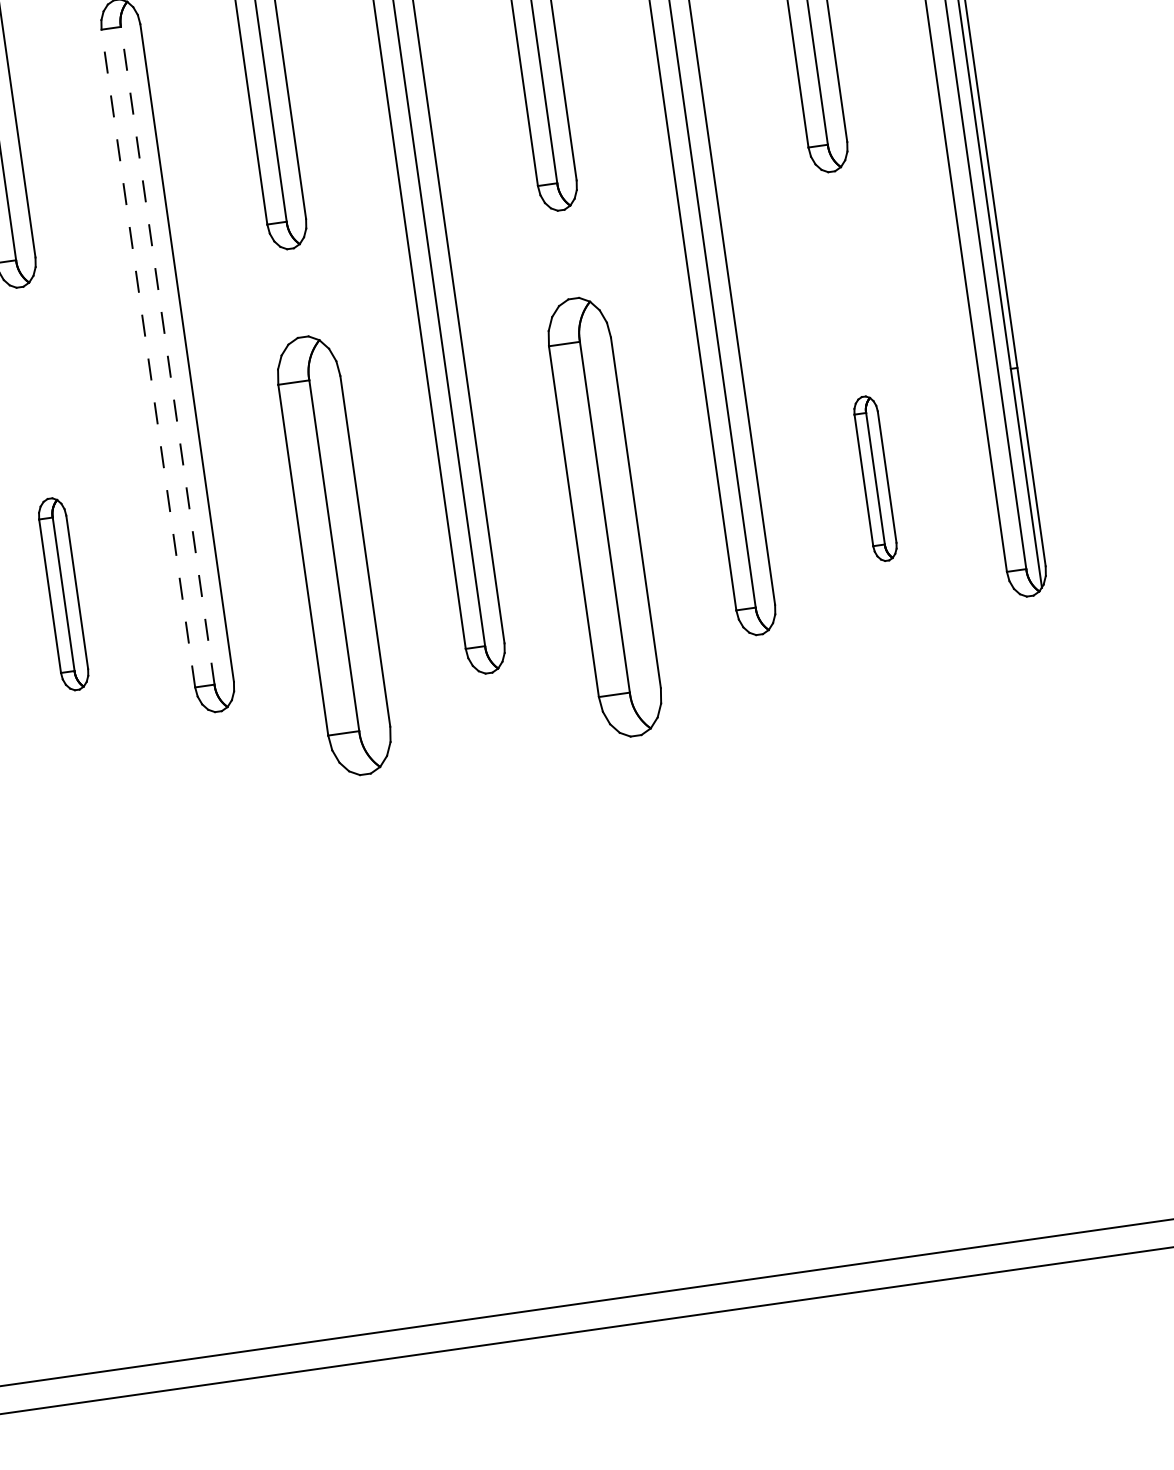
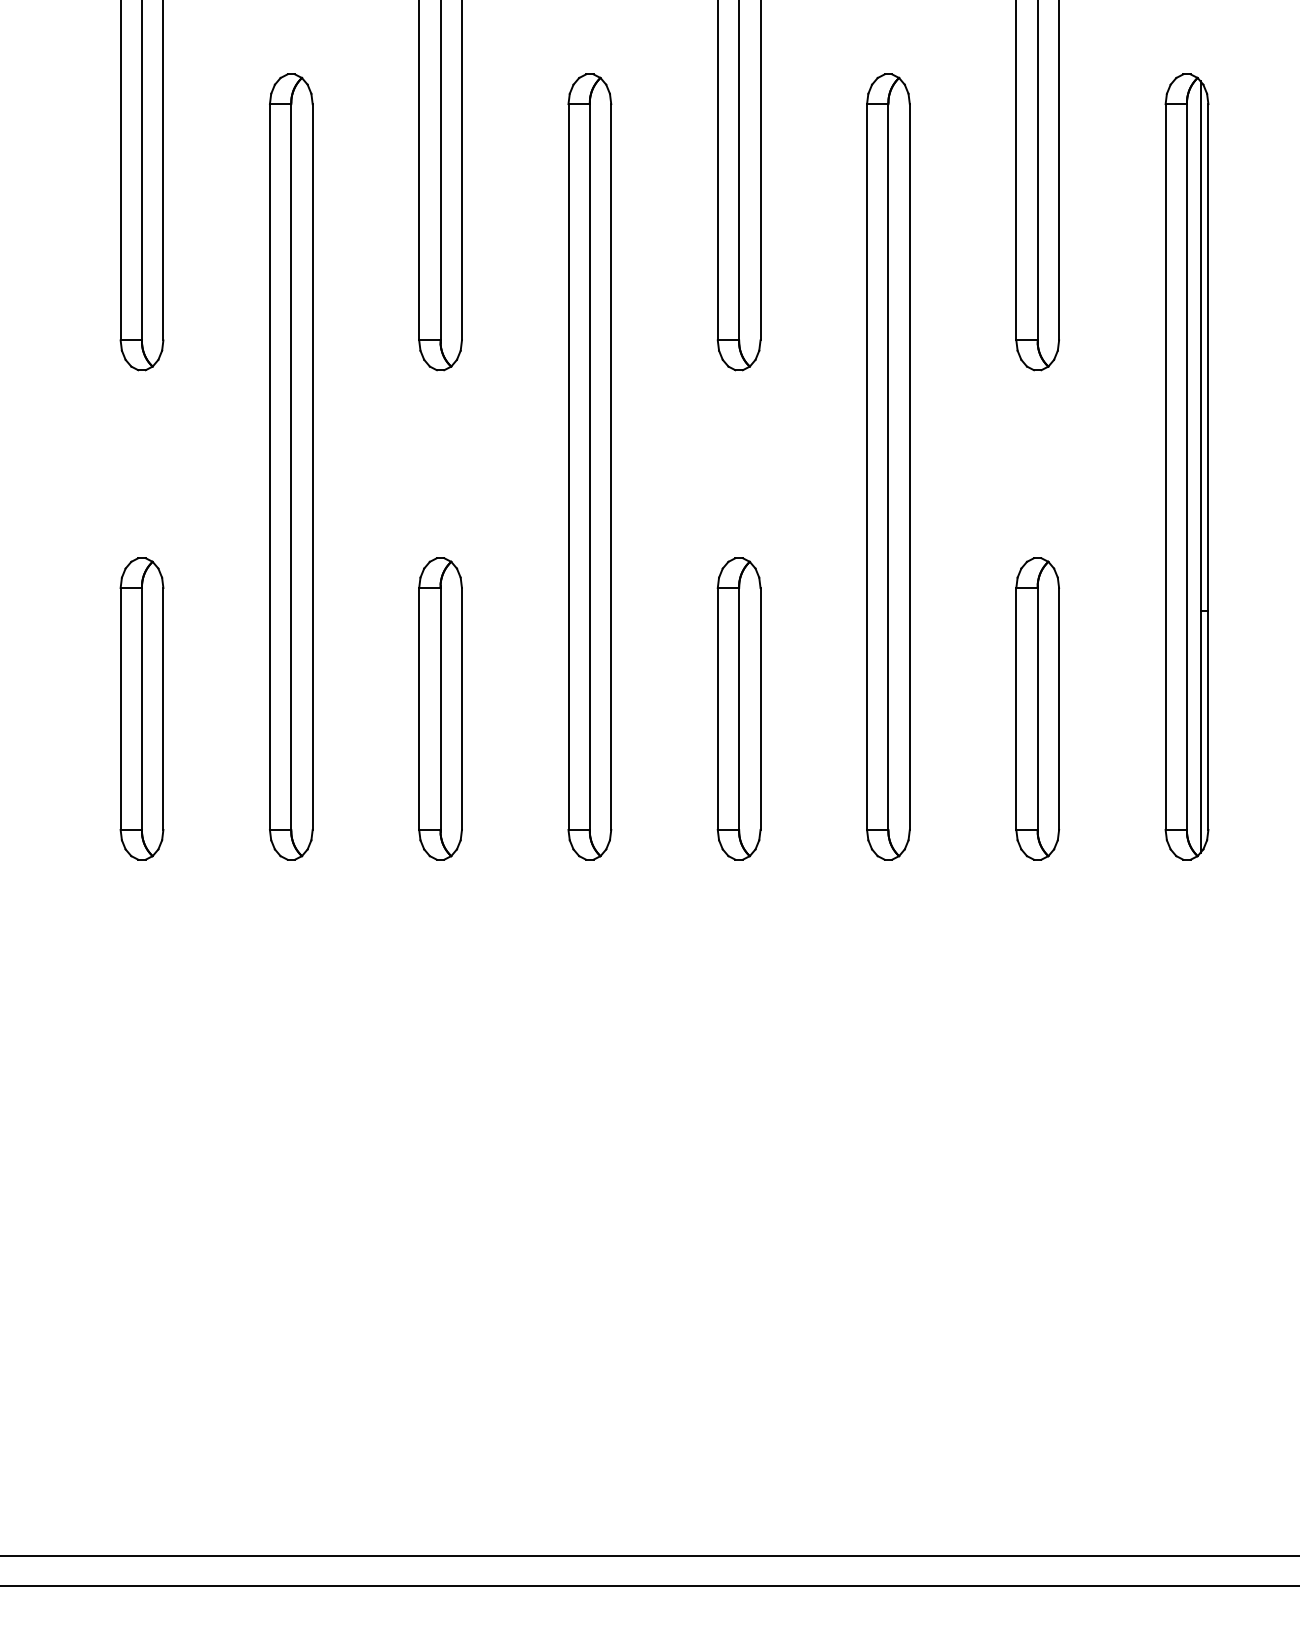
line: (167, 356) -> (291, 467), dashed -> solid
line: (148, 359) -> (269, 467), dashed -> solid
part: (875, 478) -> (1037, 708), size x1.67
part: (604, 516) -> (738, 708), size x0.62
part: (334, 555) -> (440, 708), size x0.62
part: (63, 593) -> (141, 708), size x1.43

